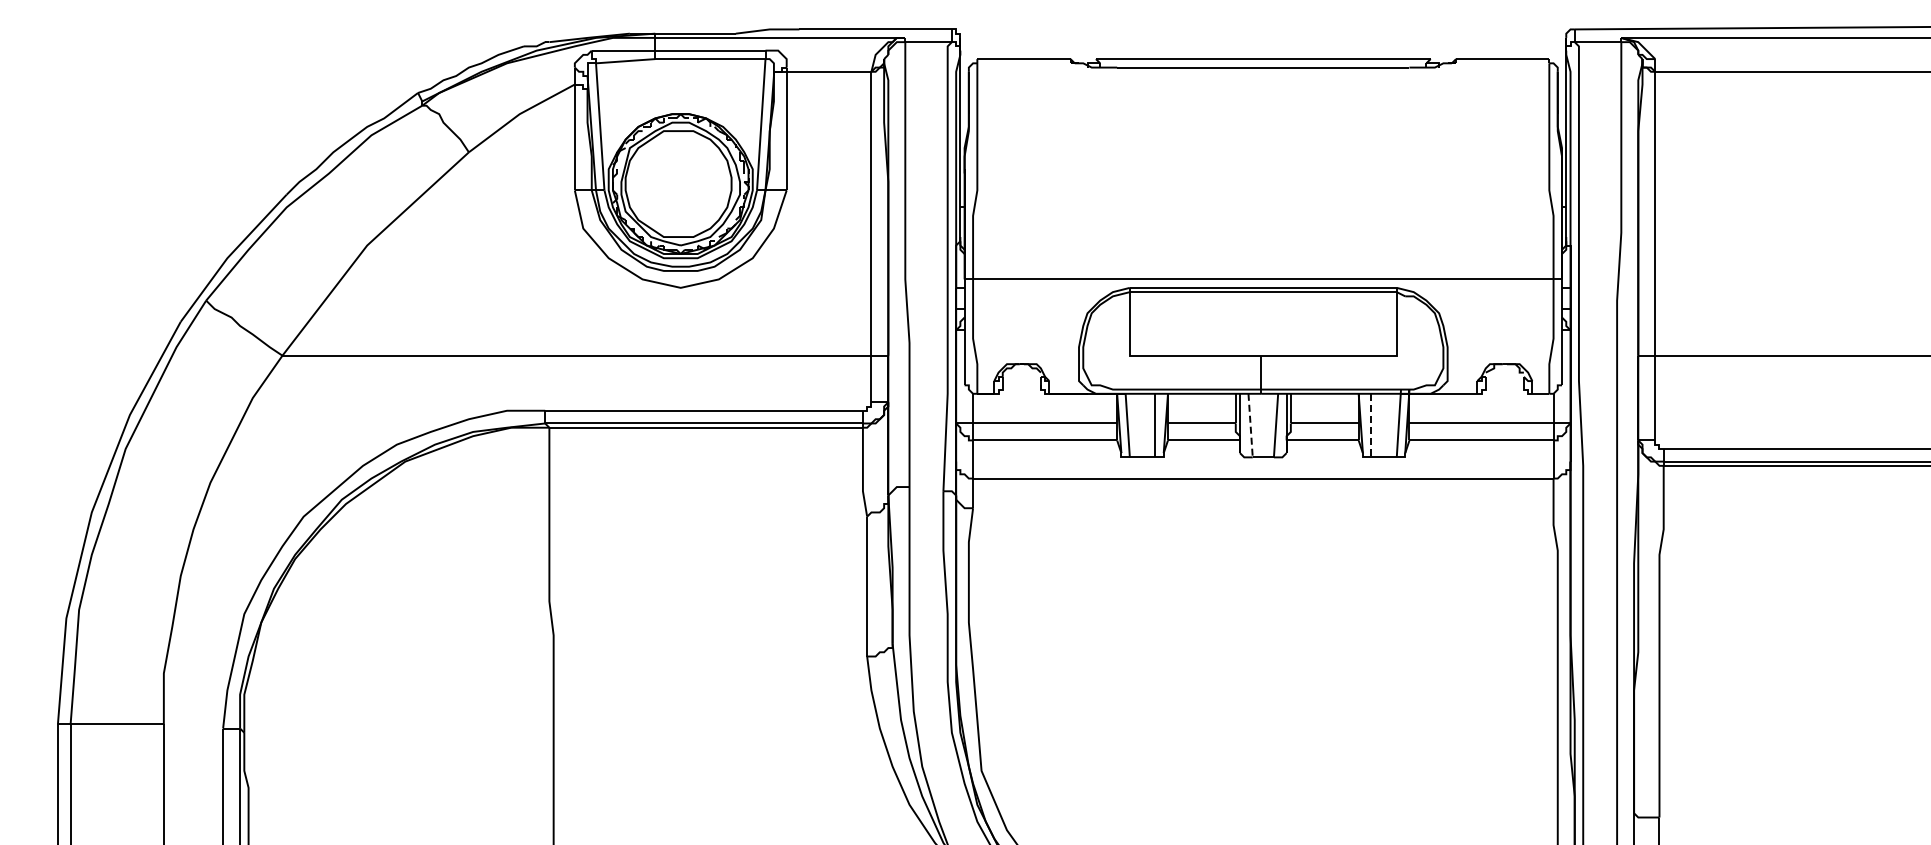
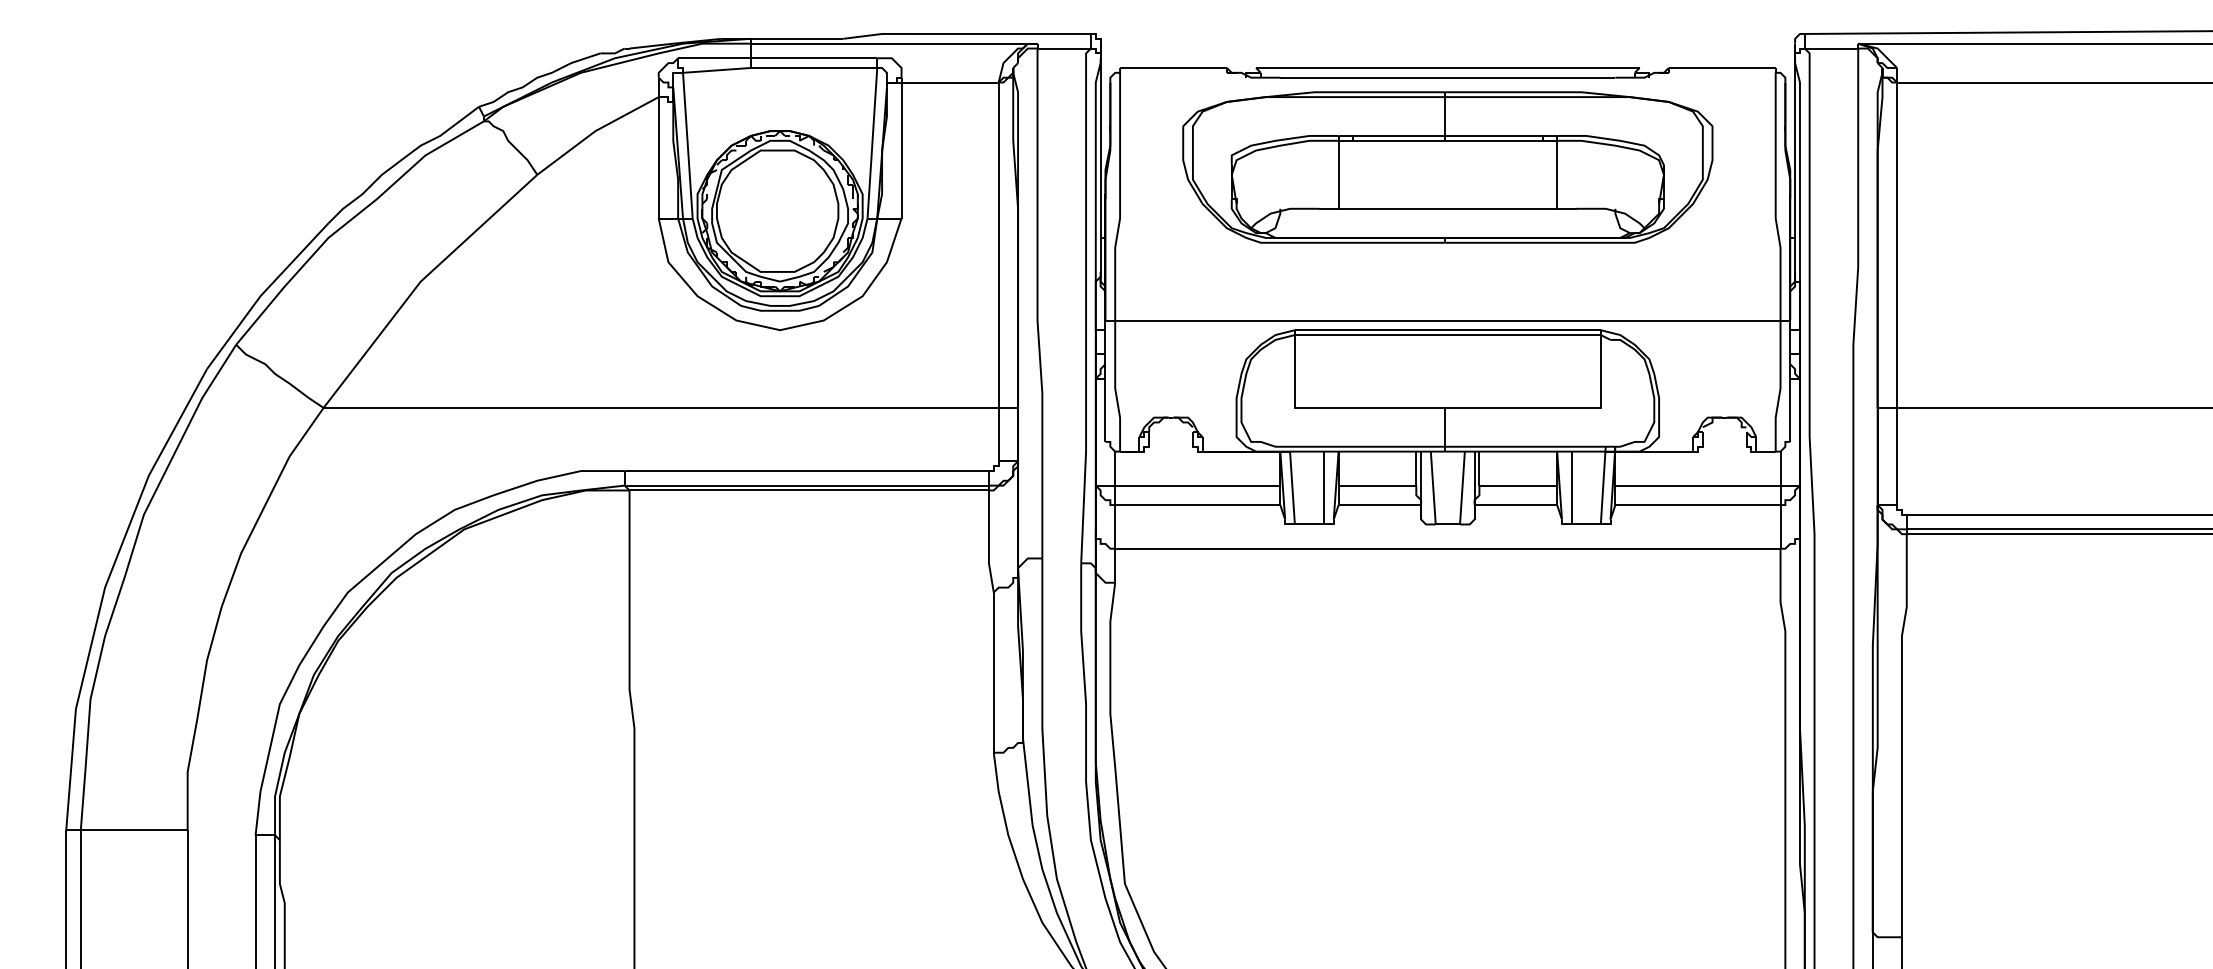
part: (1263, 145) -> (1448, 167), added
line: (1250, 425) -> (1433, 487), dashed -> solid
line: (1371, 425) -> (1571, 487), dashed -> solid

